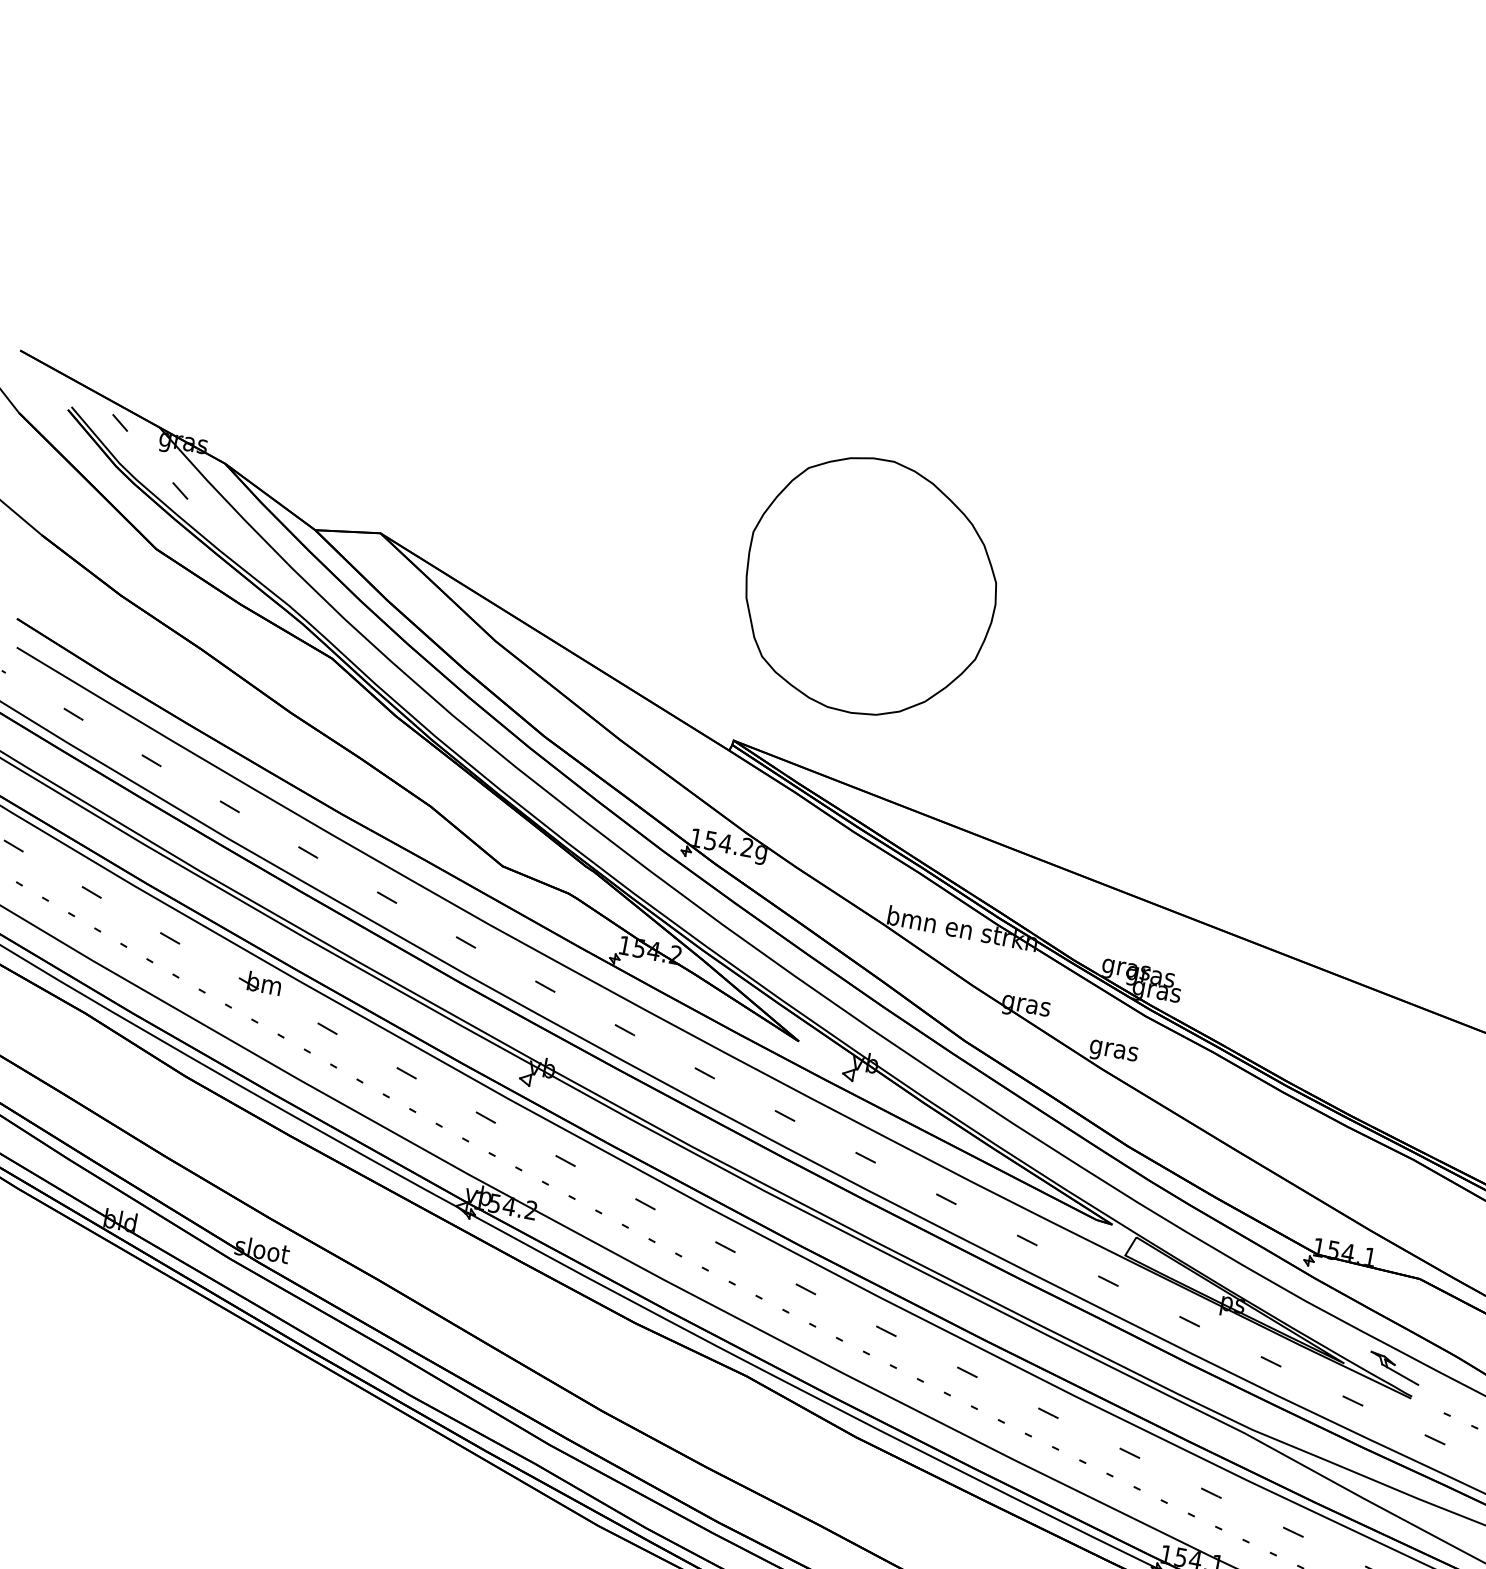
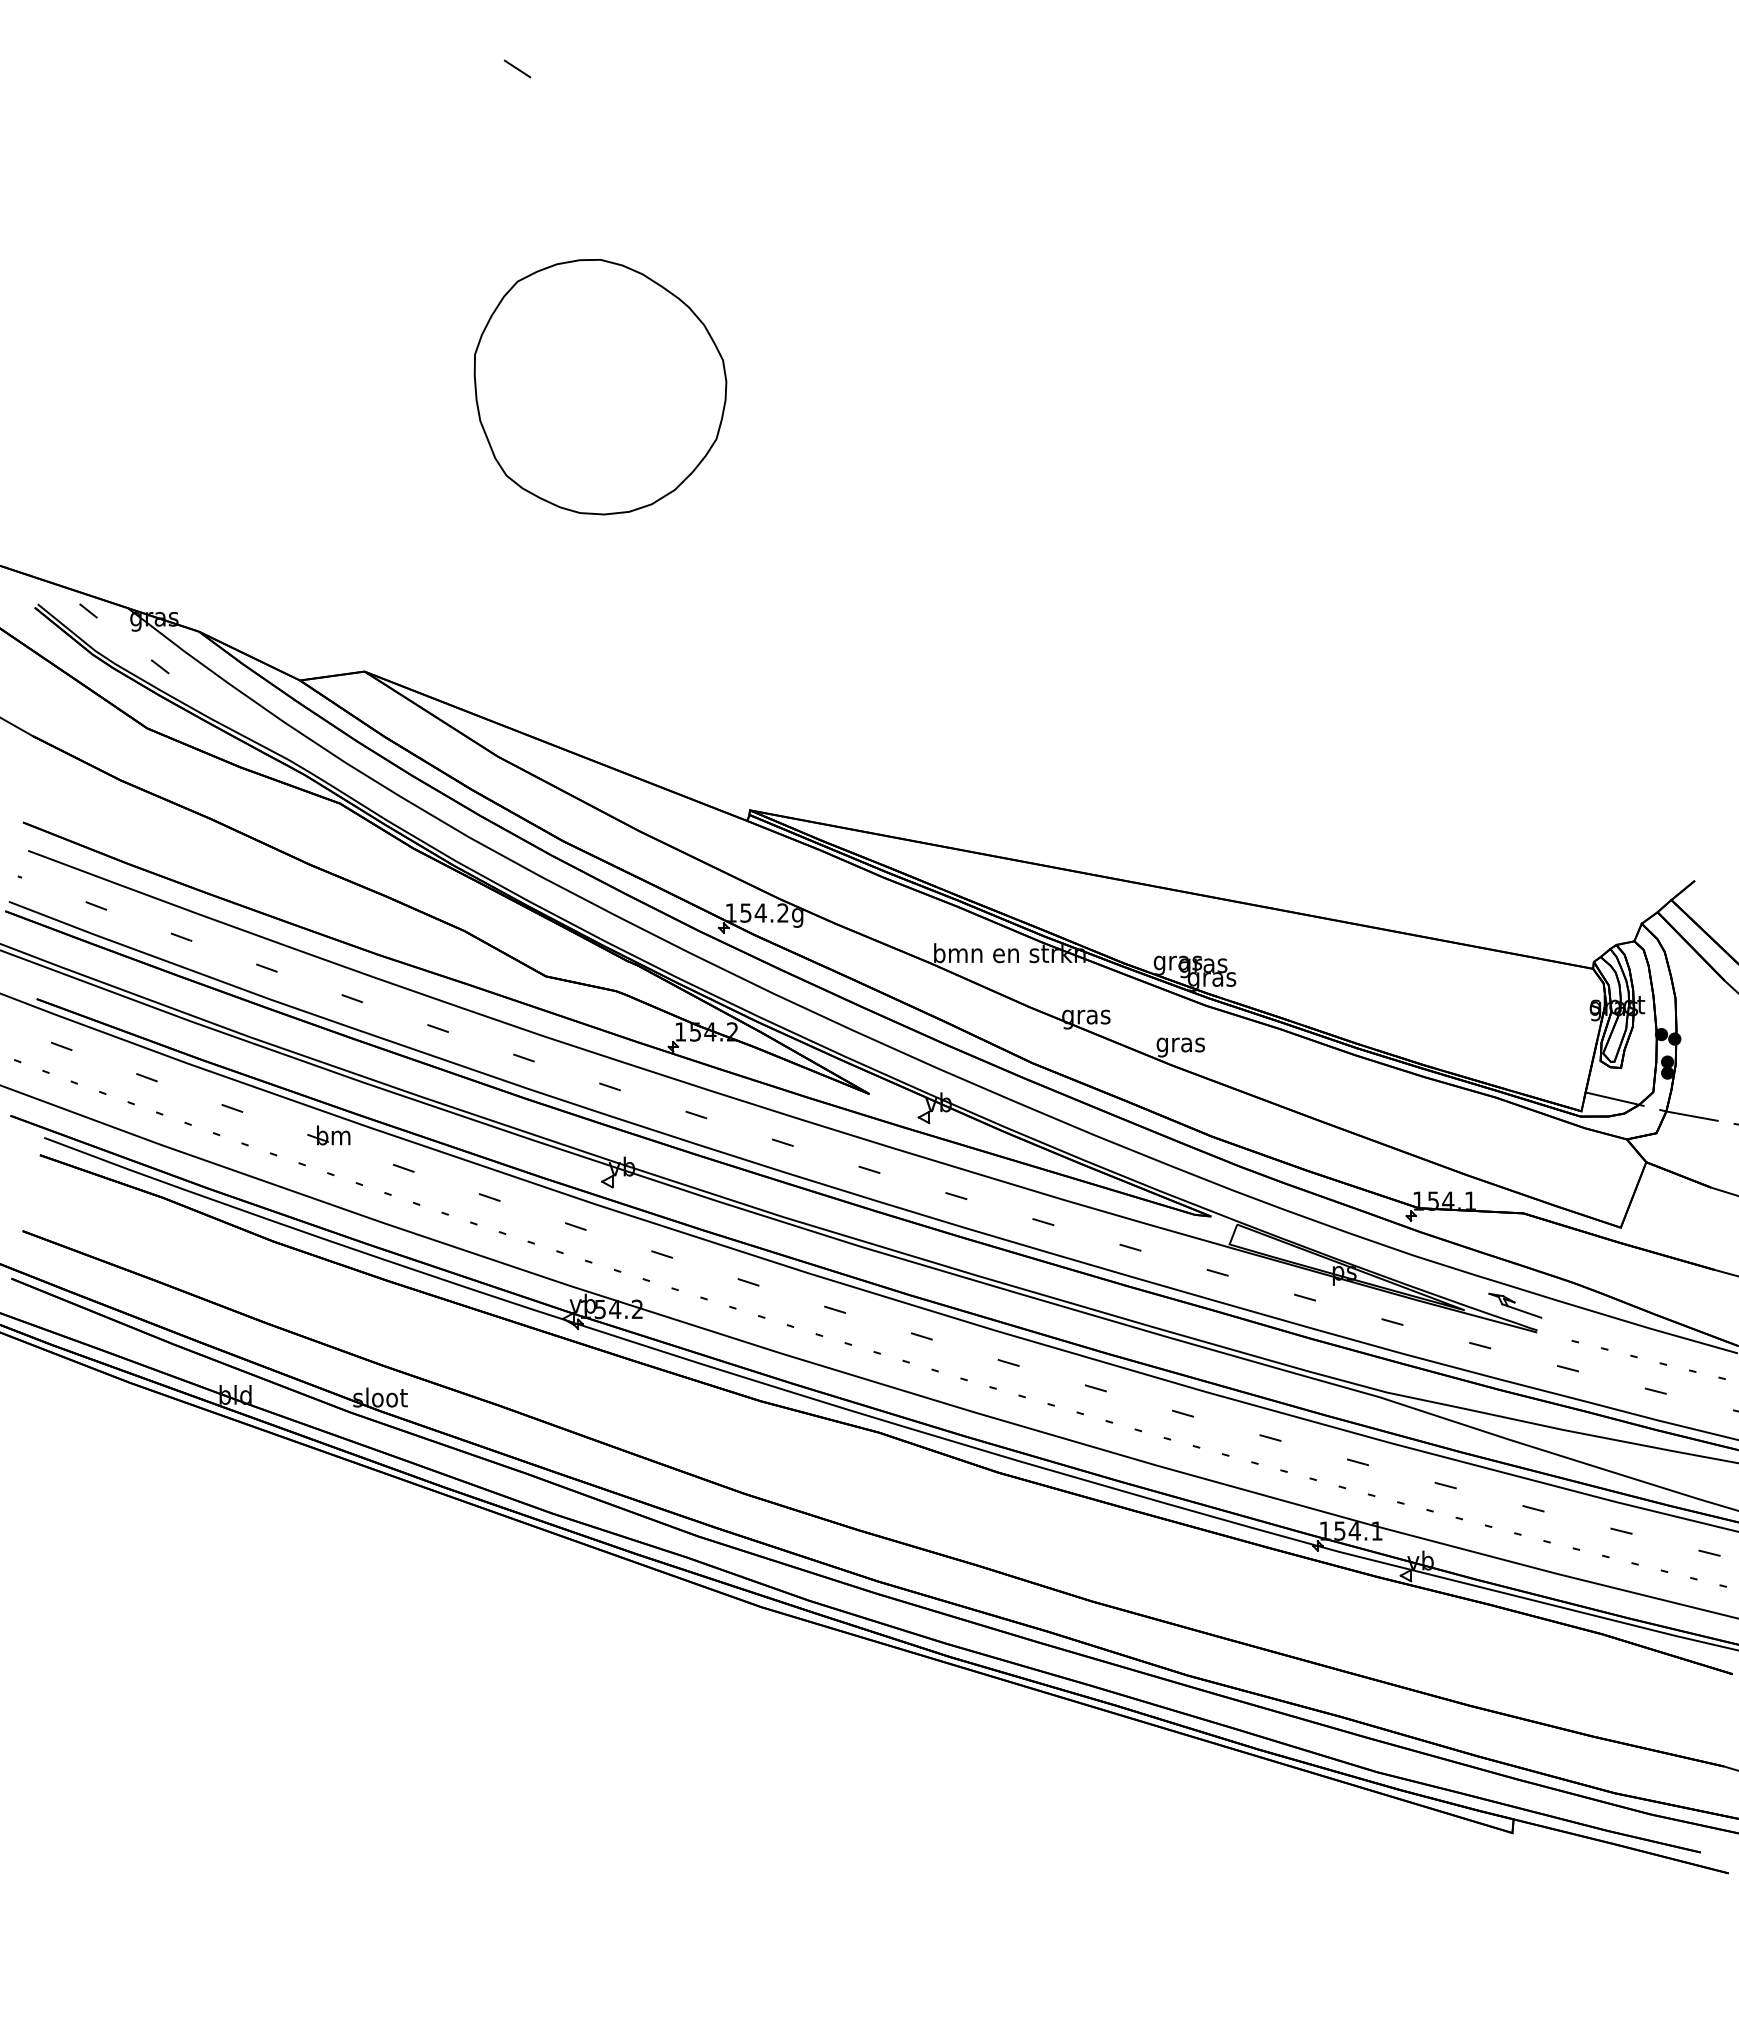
part: (870, 586) -> (600, 386), moved

